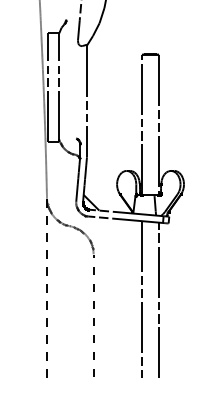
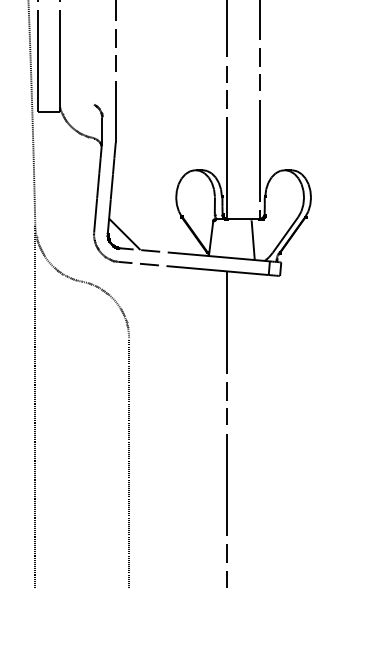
line: (158, 300) -> (259, 430), removed

